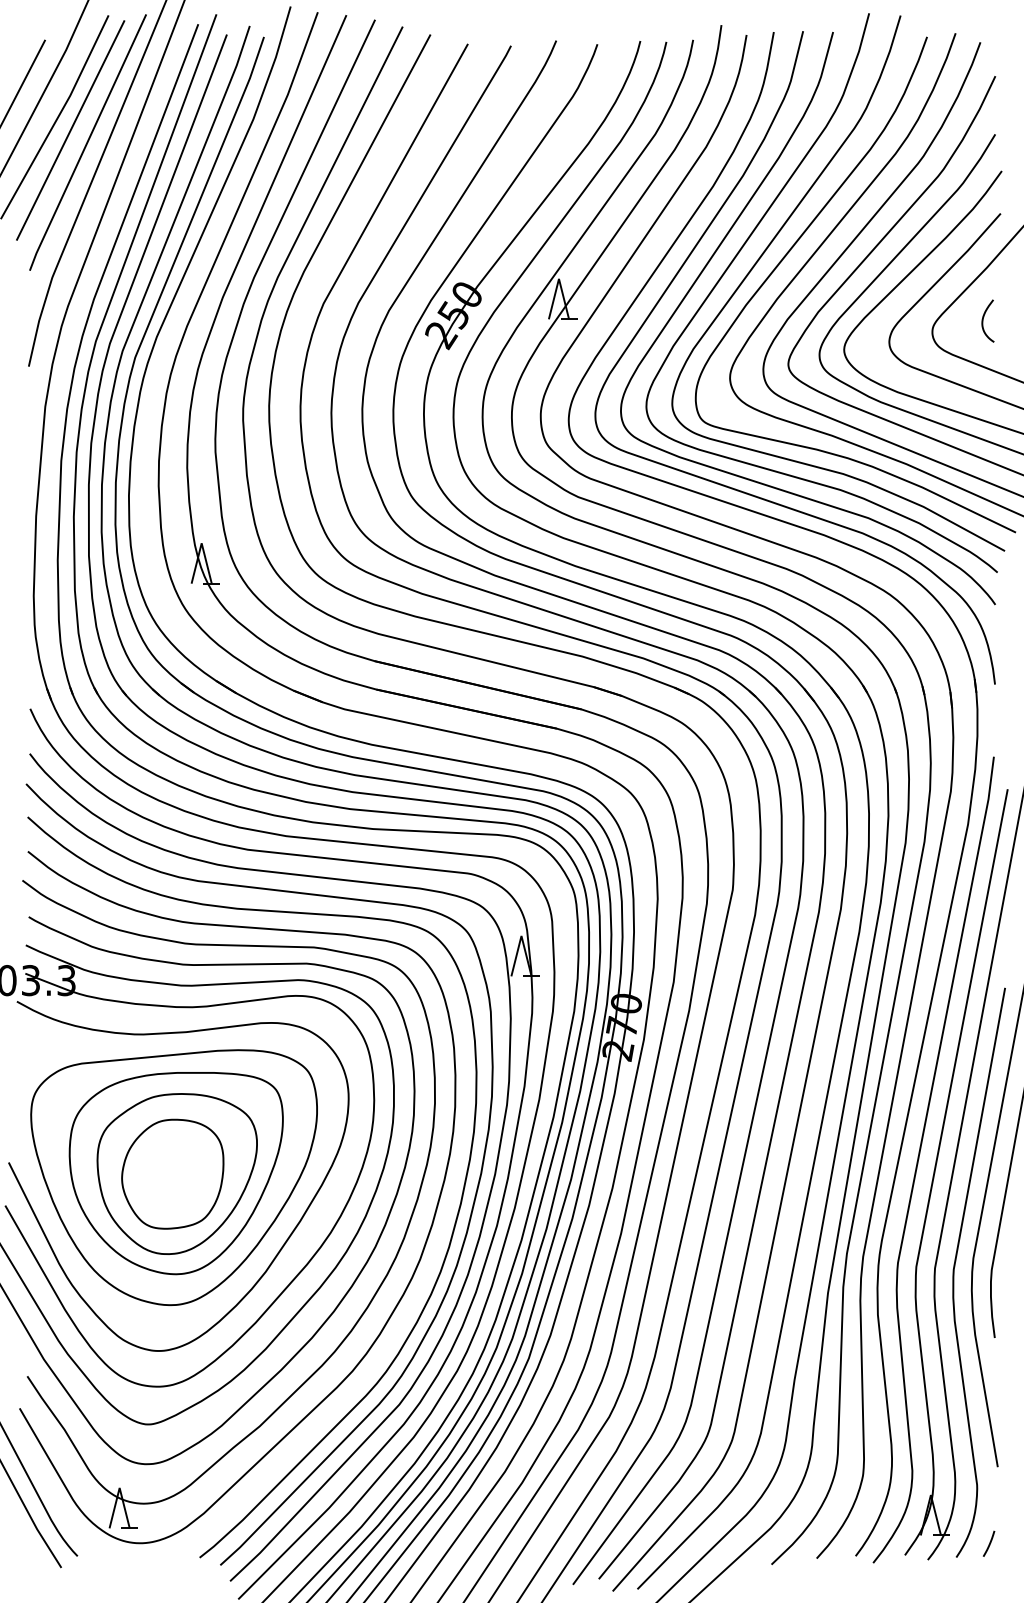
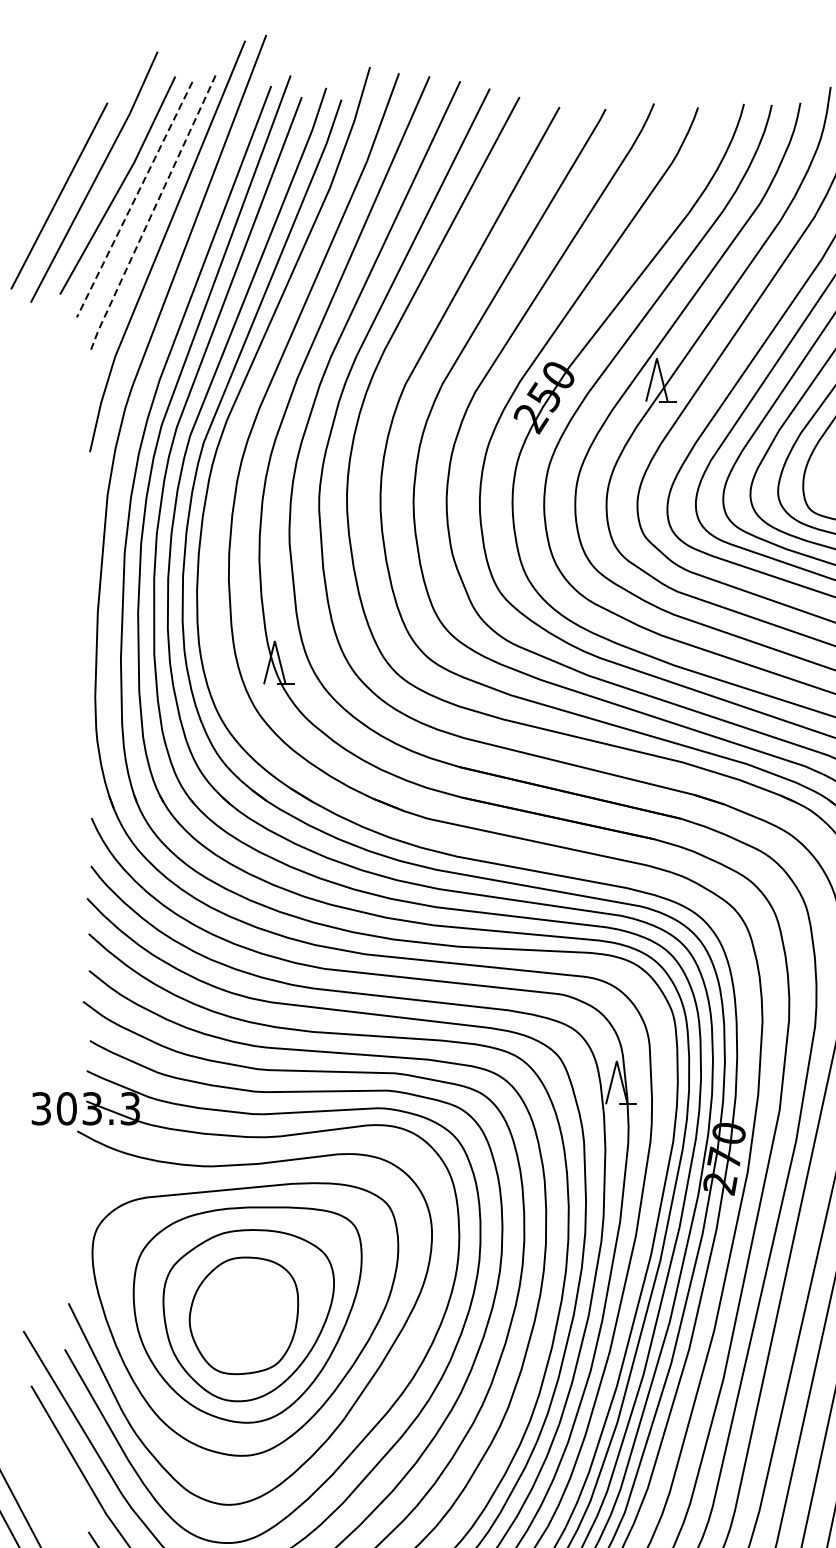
line: (70, 130) -> (134, 199), solid -> dashed
line: (87, 143) -> (152, 213), solid -> dashed

